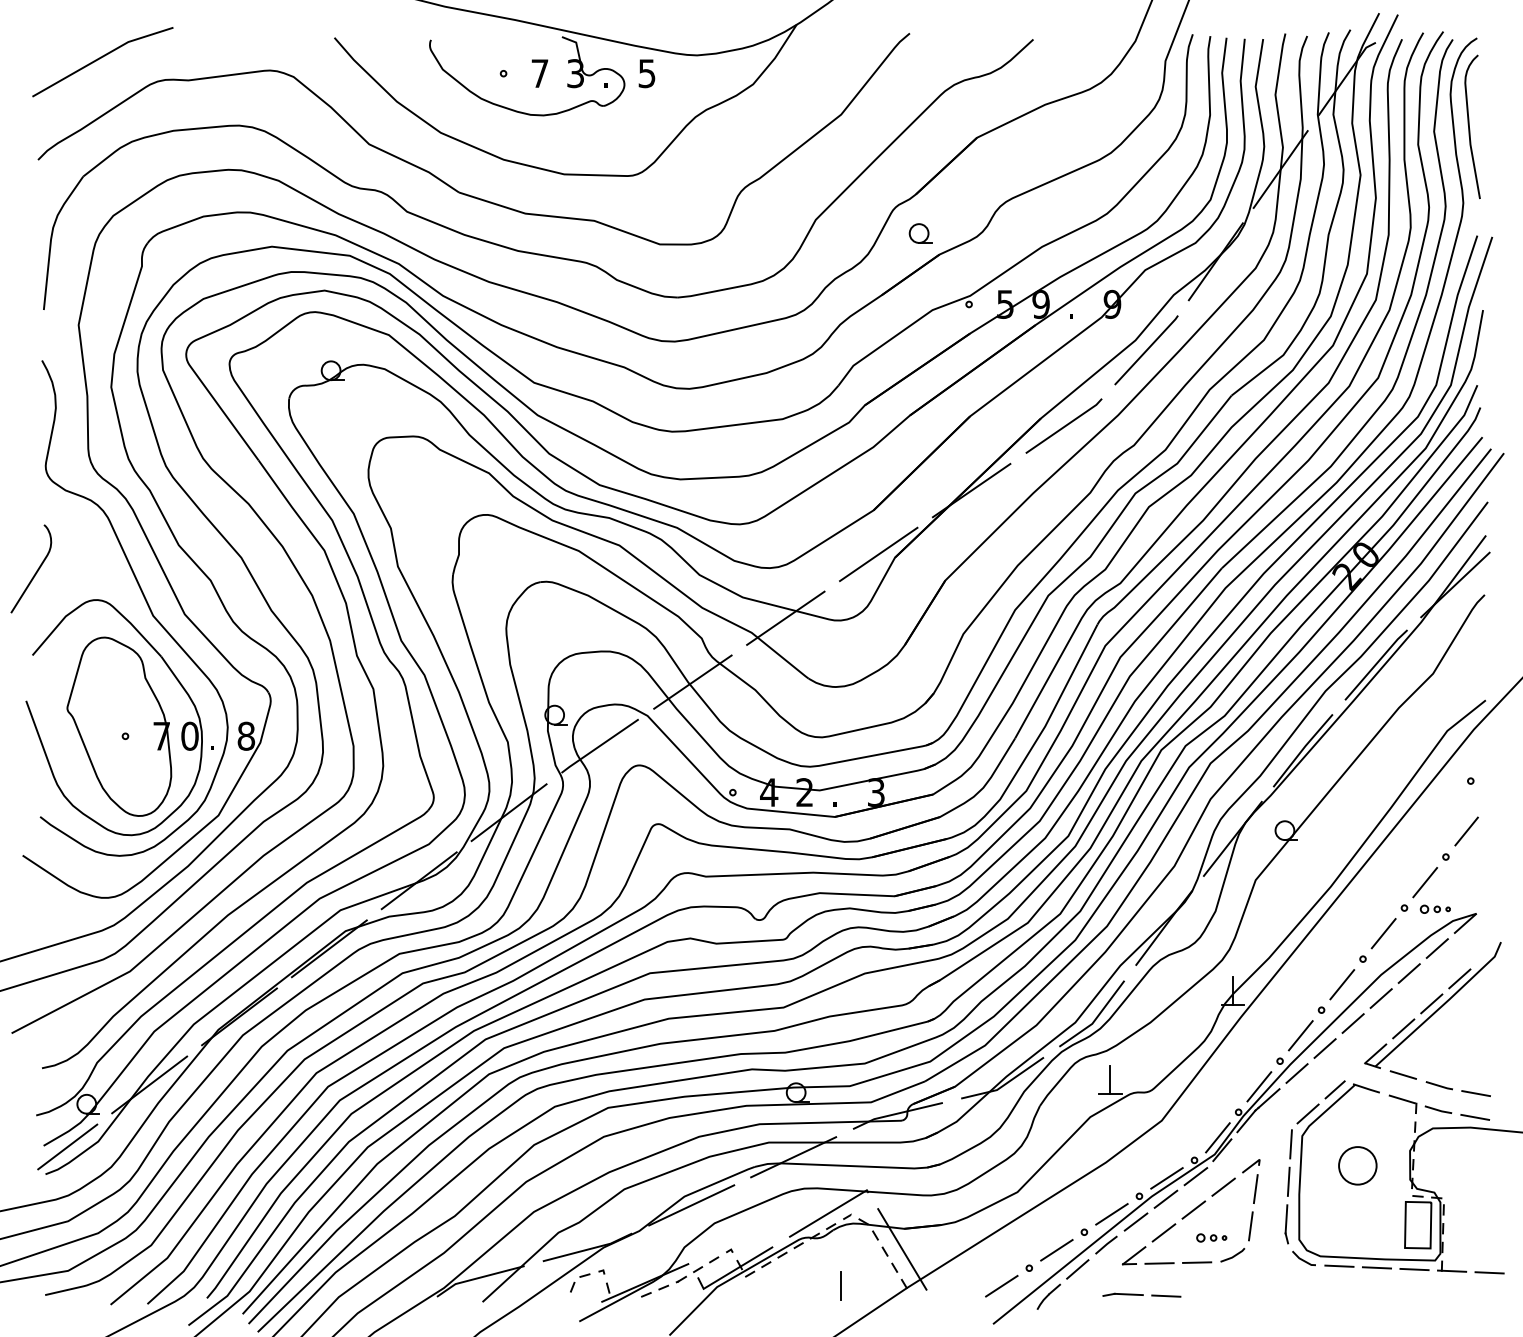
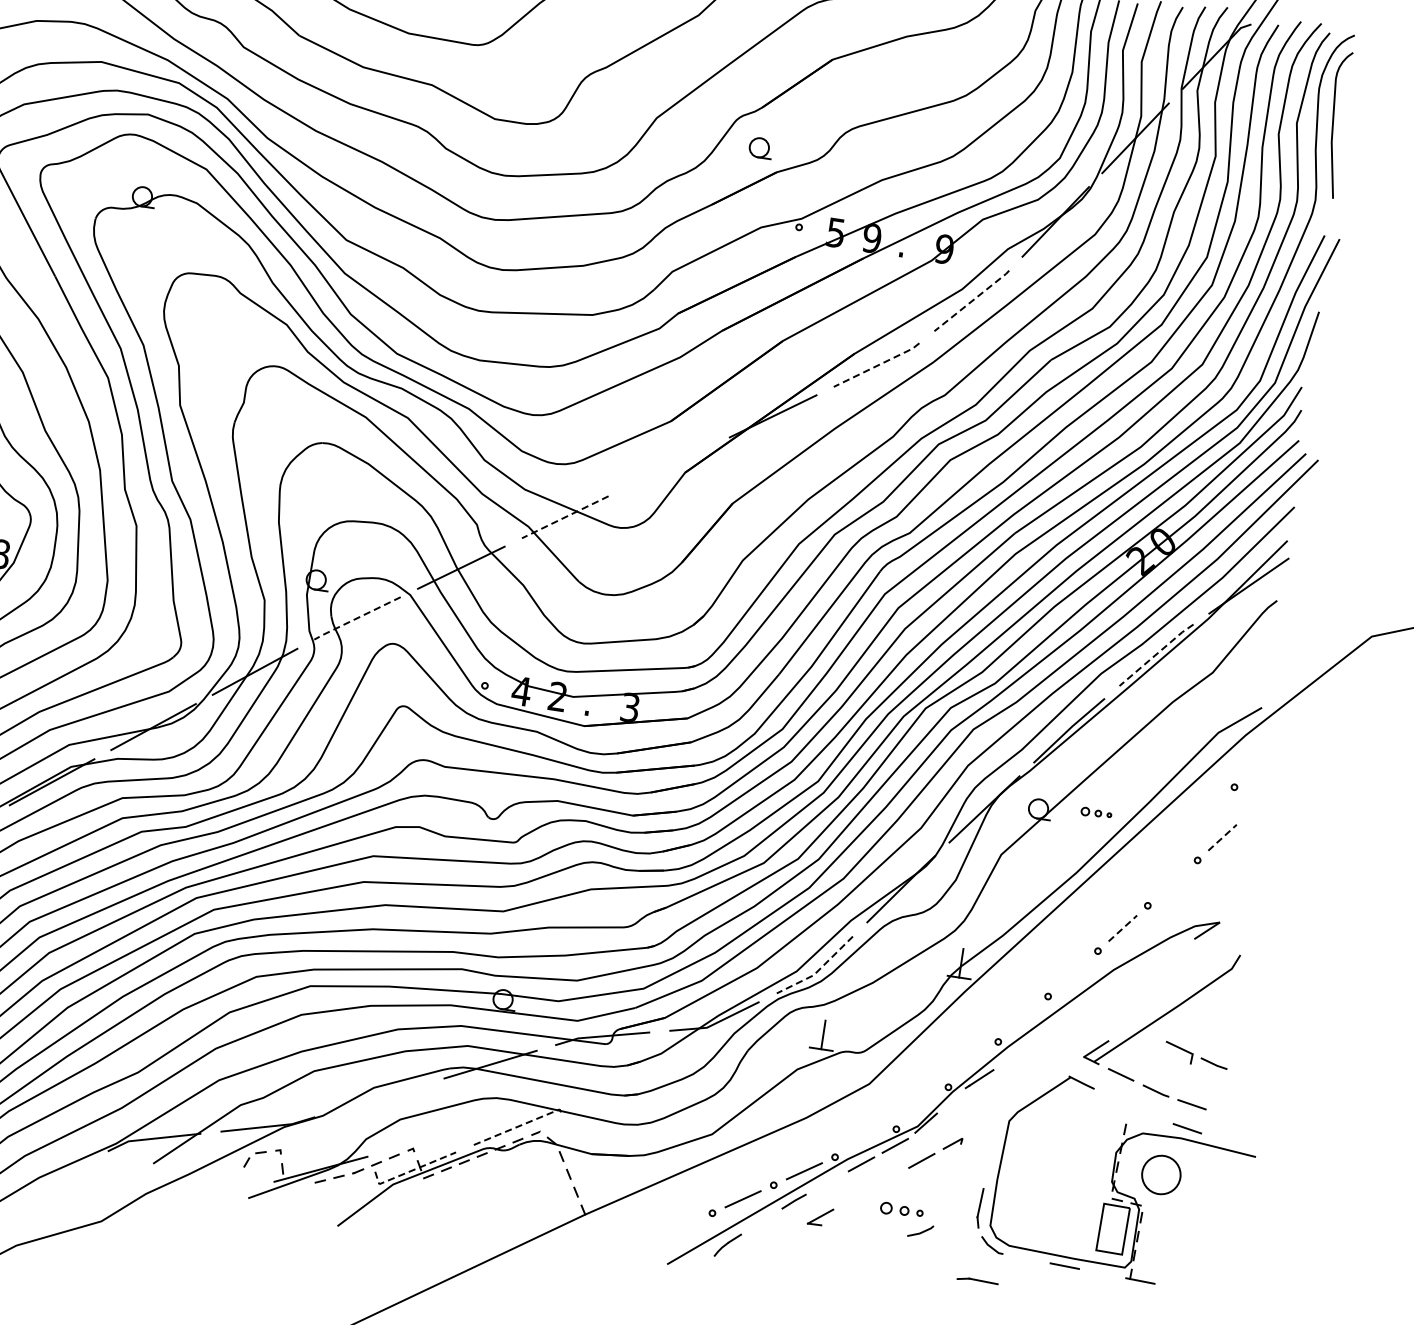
line: (1147, 349) -> (973, 300), solid -> dashed
line: (1065, 426) -> (878, 365), solid -> dashed
line: (878, 554) -> (668, 466), removed
line: (785, 618) -> (564, 517), solid -> dashed
line: (1376, 664) -> (1156, 654), solid -> dashed
line: (599, 746) -> (356, 618), solid -> dashed
line: (1467, 830) -> (1223, 836), solid -> dashed
line: (1425, 882) -> (1173, 883), removed
part: (1434, 908) -> (1095, 812), moved
line: (1383, 933) -> (1122, 928), solid -> dashed
line: (1436, 948) -> (1174, 951), removed
line: (1408, 973) -> (1141, 972), removed
line: (1459, 978) -> (1192, 985), removed
line: (1342, 984) -> (1073, 973), removed
line: (1380, 998) -> (1109, 993), removed
line: (1431, 1003) -> (1160, 1006), removed
line: (1095, 1019) -> (817, 971), solid -> dashed
line: (1352, 1023) -> (1077, 1014), removed
line: (1403, 1028) -> (1128, 1027), removed
line: (1300, 1035) -> (1022, 1018), removed
line: (1324, 1048) -> (1045, 1035), removed
line: (1296, 1073) -> (1013, 1056), removed
line: (1259, 1086) -> (973, 1064), removed
line: (1334, 1089) -> (1049, 1078), removed
part: (1420, 1103) -> (1196, 1054), moved
line: (1246, 1121) -> (955, 1097), removed
line: (1217, 1137) -> (923, 1109), removed
part: (1291, 1149) -> (996, 1133), removed
circle: (1357, 1165) -> (1161, 1174), moved
line: (1166, 1178) -> (865, 1143), removed
line: (1255, 1189) -> (953, 1168), removed
line: (691, 1205) -> (379, 1097), removed
line: (1193, 1209) -> (887, 1178), removed
line: (830, 1212) -> (519, 1126), solid -> dashed
line: (1135, 1221) -> (827, 1182), removed
line: (1250, 1226) -> (942, 1204), removed
line: (1163, 1232) -> (853, 1197), removed
part: (1211, 1237) -> (901, 1210), size x1.4
line: (902, 1249) -> (586, 1174), removed
line: (1197, 1262) -> (883, 1233), removed
line: (1159, 1263) -> (845, 1228), removed
line: (1339, 1265) -> (1027, 1258), removed
line: (1077, 1269) -> (761, 1221), removed
line: (1414, 1269) -> (1102, 1273), removed
line: (732, 1271) -> (411, 1171), solid -> dashed
line: (1489, 1272) -> (1178, 1288), removed
line: (1001, 1285) -> (681, 1226), removed
line: (841, 1286) -> (519, 1202), removed
part: (1122, 1294) -> (977, 1280), moved
line: (1166, 1295) -> (847, 1261), removed

